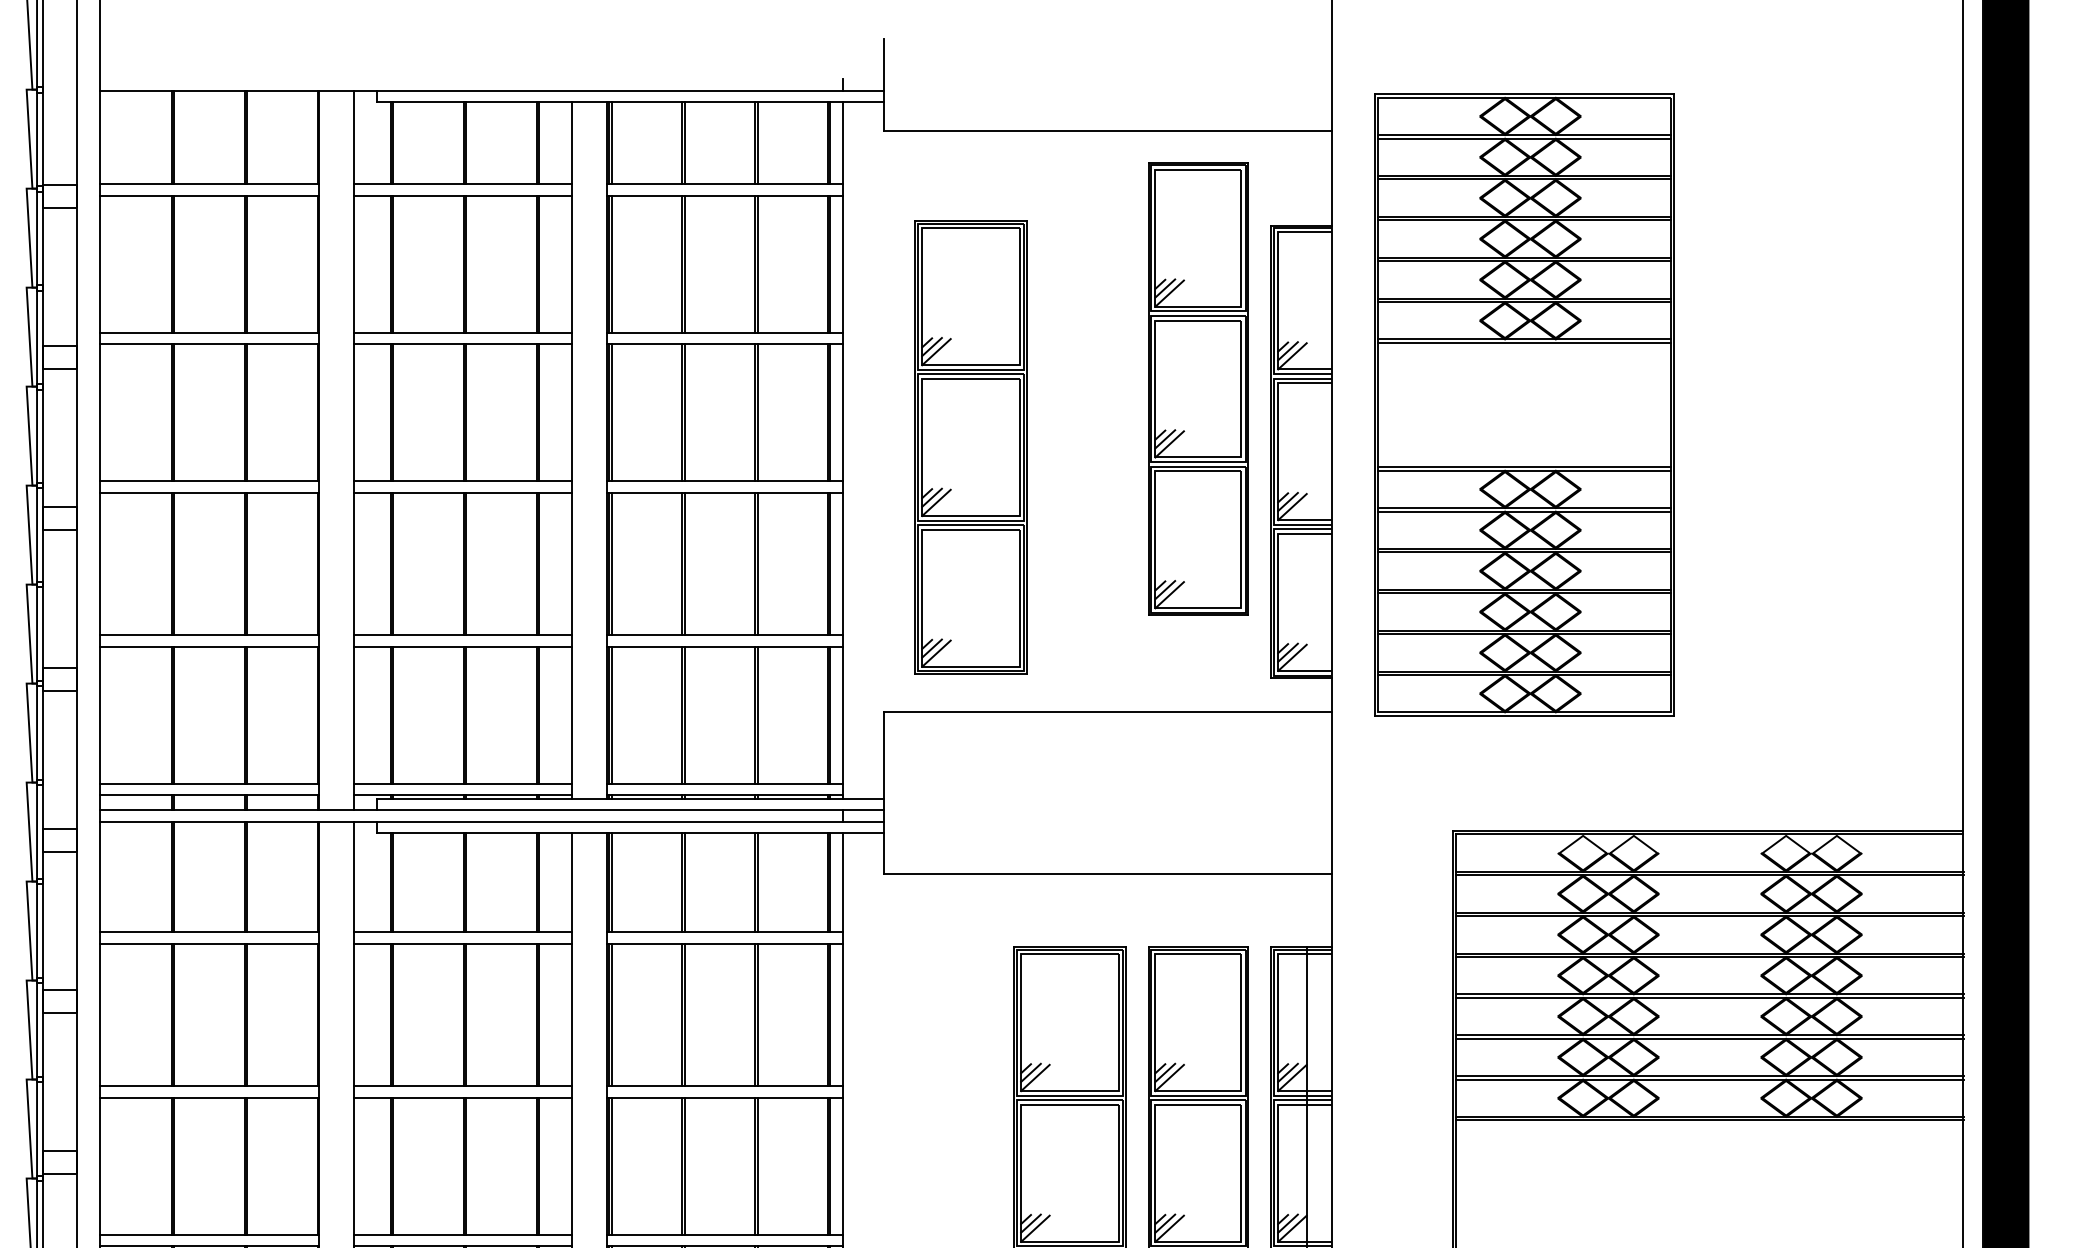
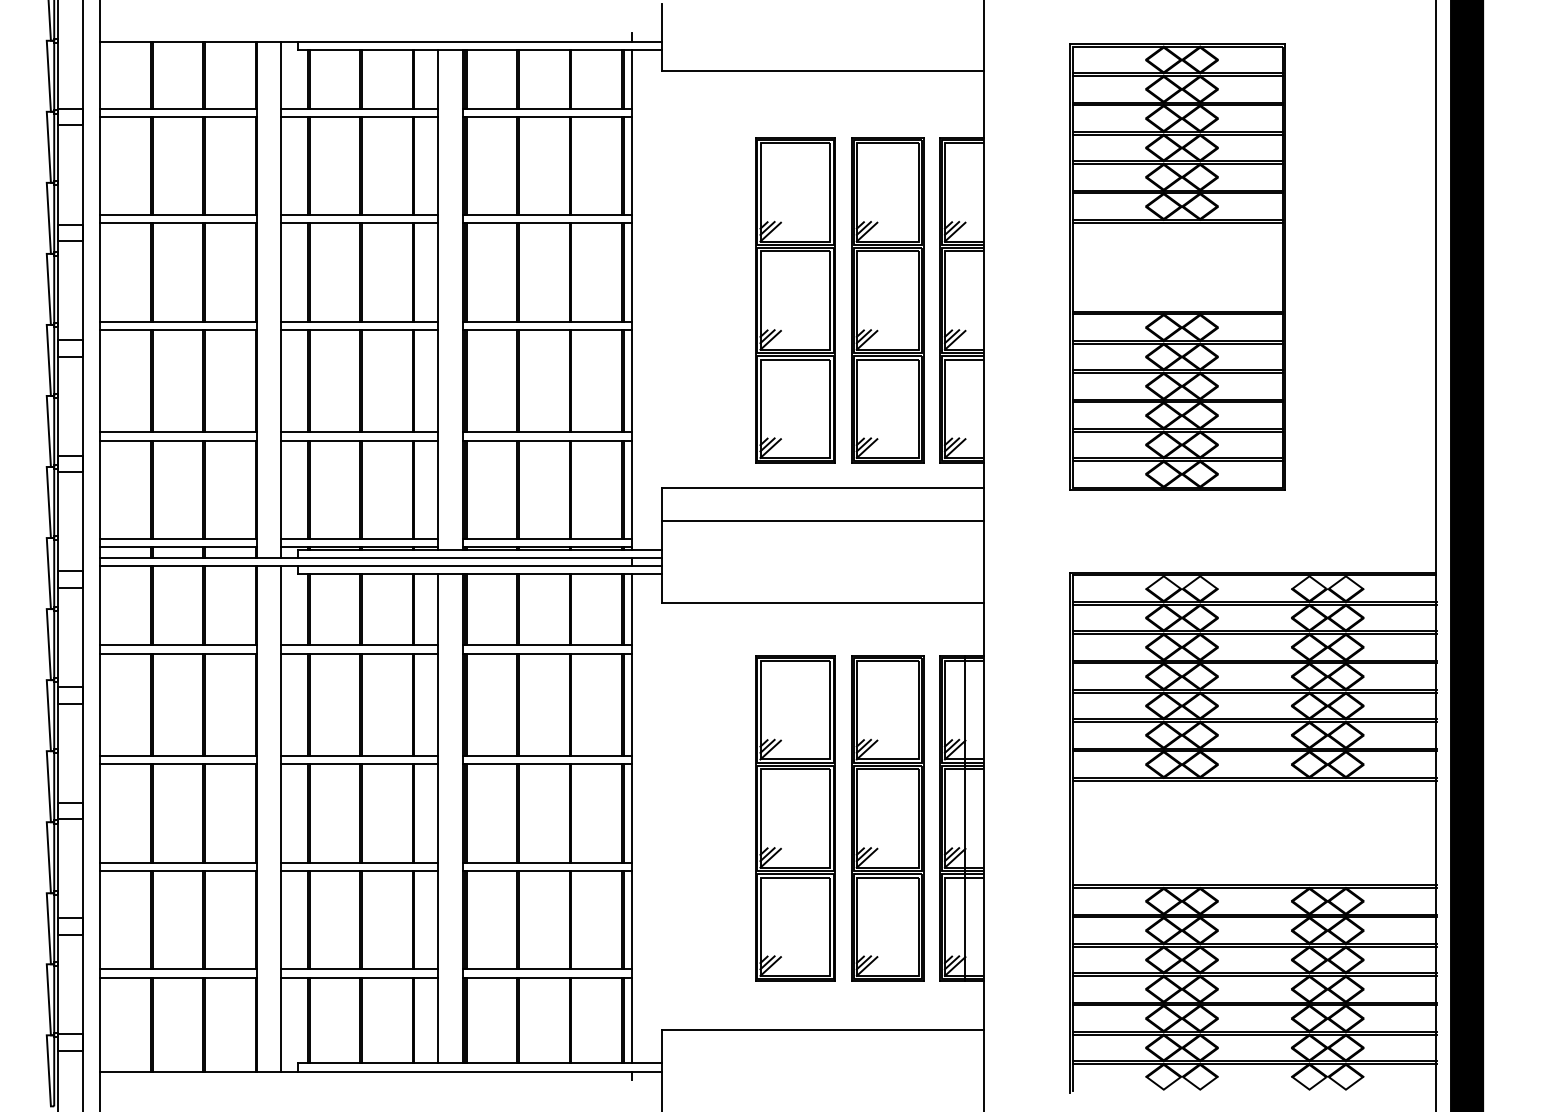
part: (1198, 388) -> (887, 300), moved
part: (1524, 404) -> (1177, 266), moved
part: (970, 447) -> (795, 300), moved
line: (1107, 758) -> (822, 520), added

